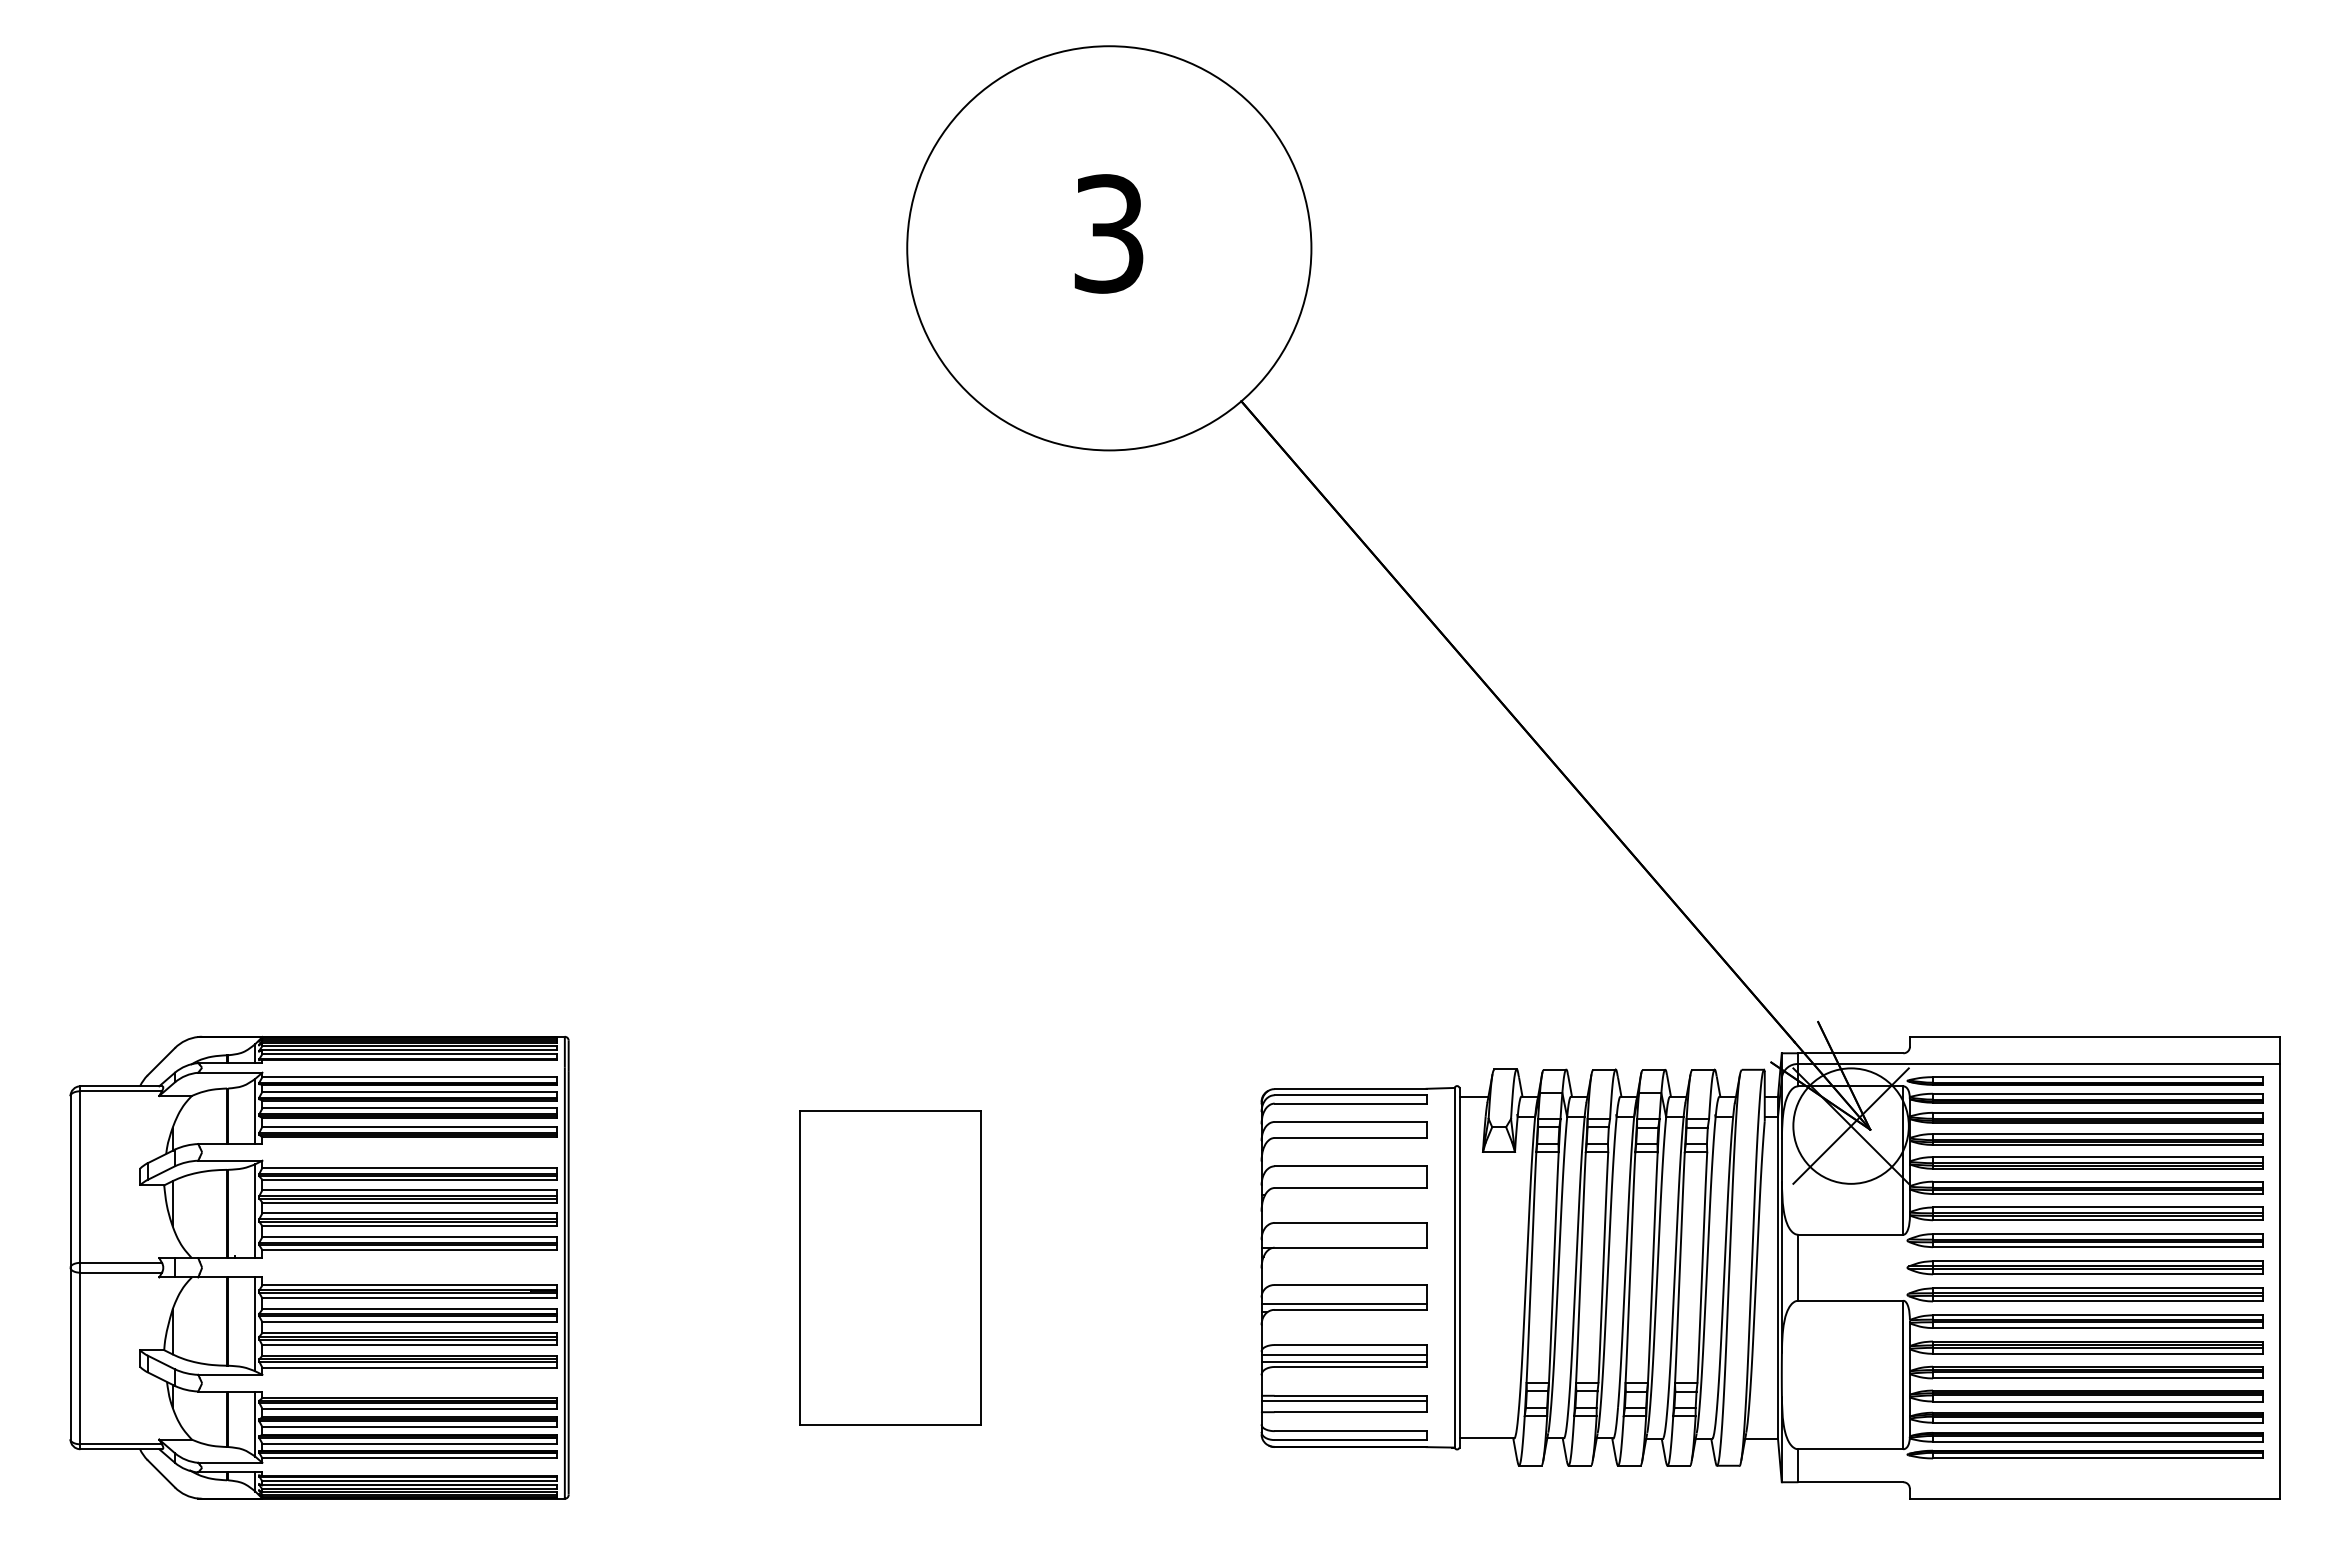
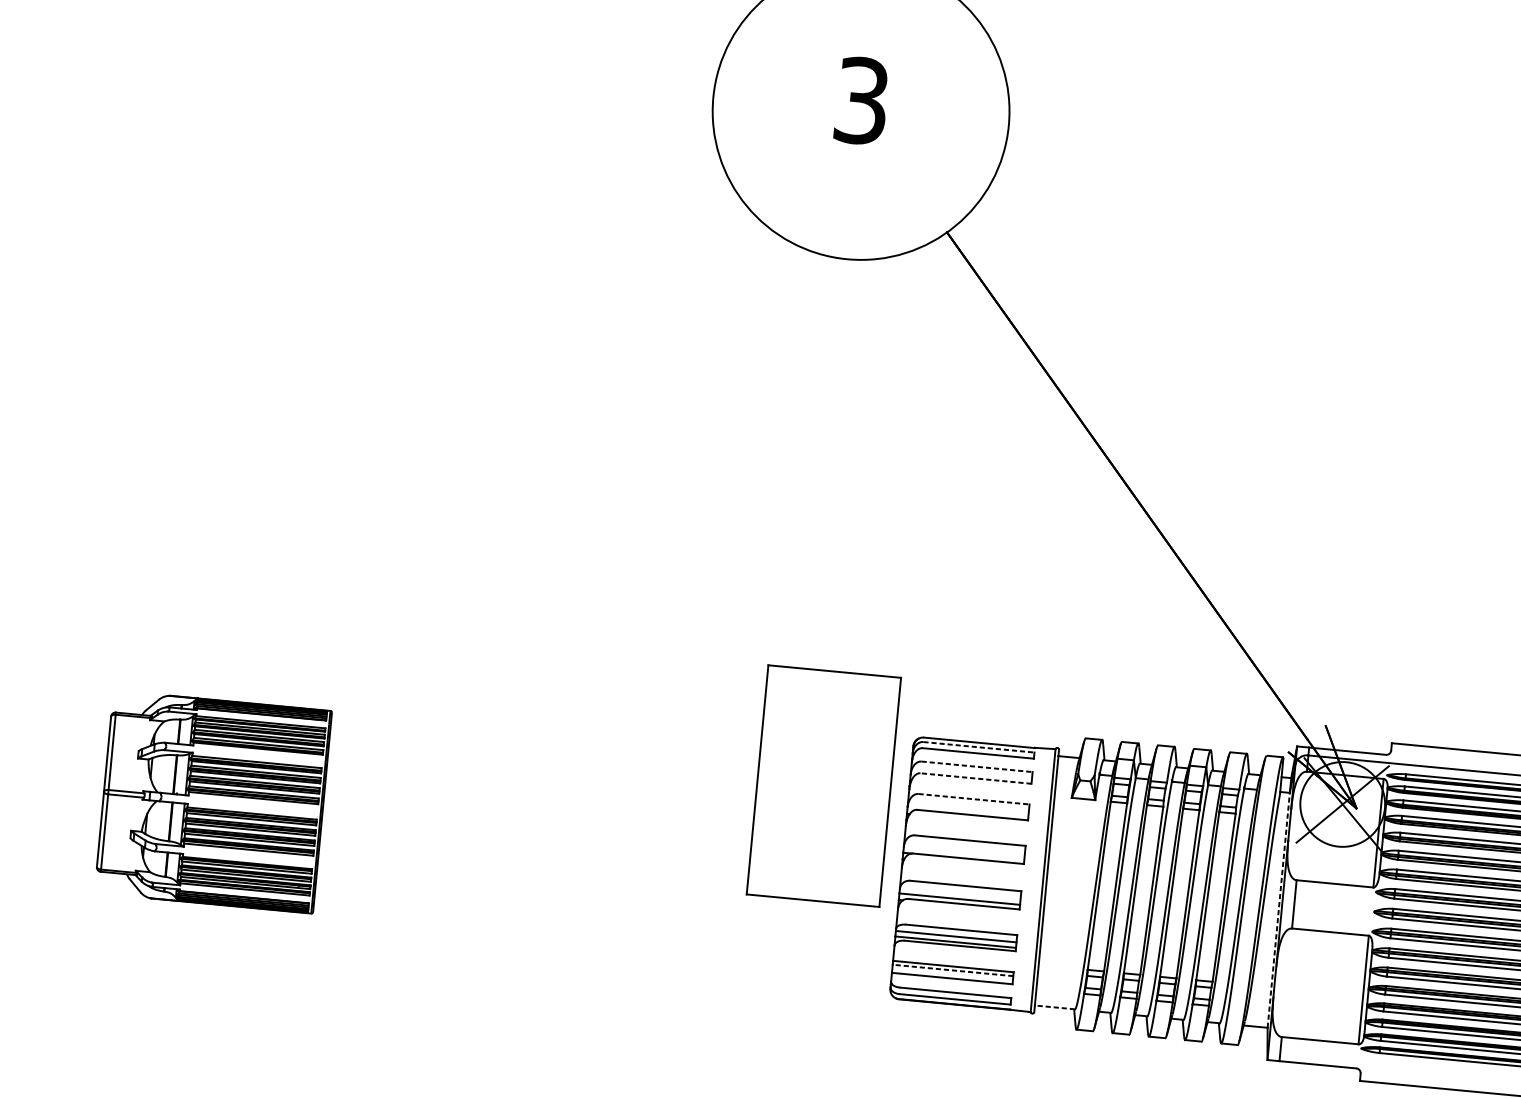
line: (1350, 1095) -> (978, 747), solid -> dashed
line: (1350, 1121) -> (977, 766), solid -> dashed
line: (1350, 1137) -> (975, 778), solid -> dashed
line: (1350, 1166) -> (973, 799), solid -> dashed
part: (319, 1267) -> (213, 801), size x0.6
part: (890, 1267) -> (824, 785), moved
line: (1777, 1277) -> (1278, 910), solid -> dashed
line: (1343, 1401) -> (952, 970), solid -> dashed
line: (1486, 1438) -> (1054, 1007), solid -> dashed

